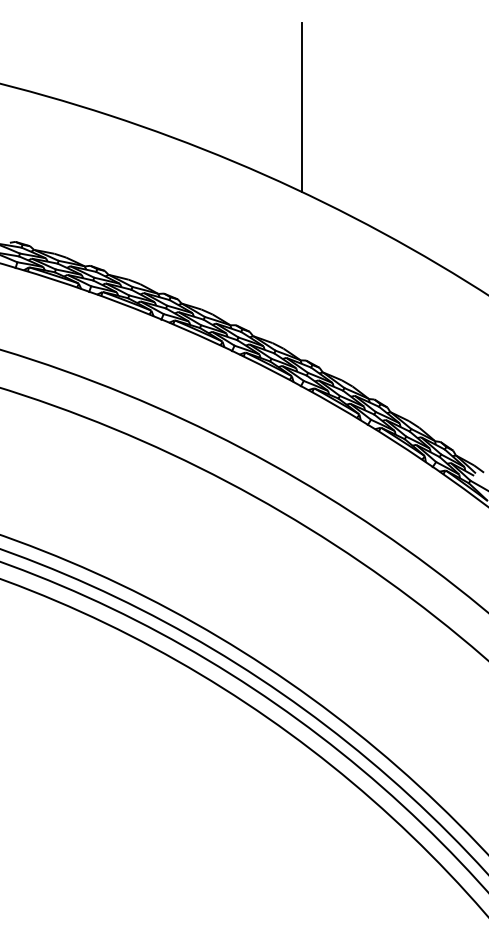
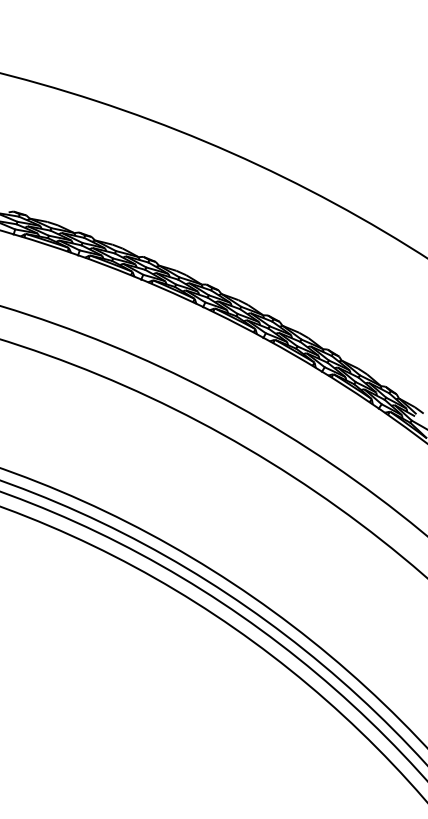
line: (302, 106) -> (264, 93), removed

